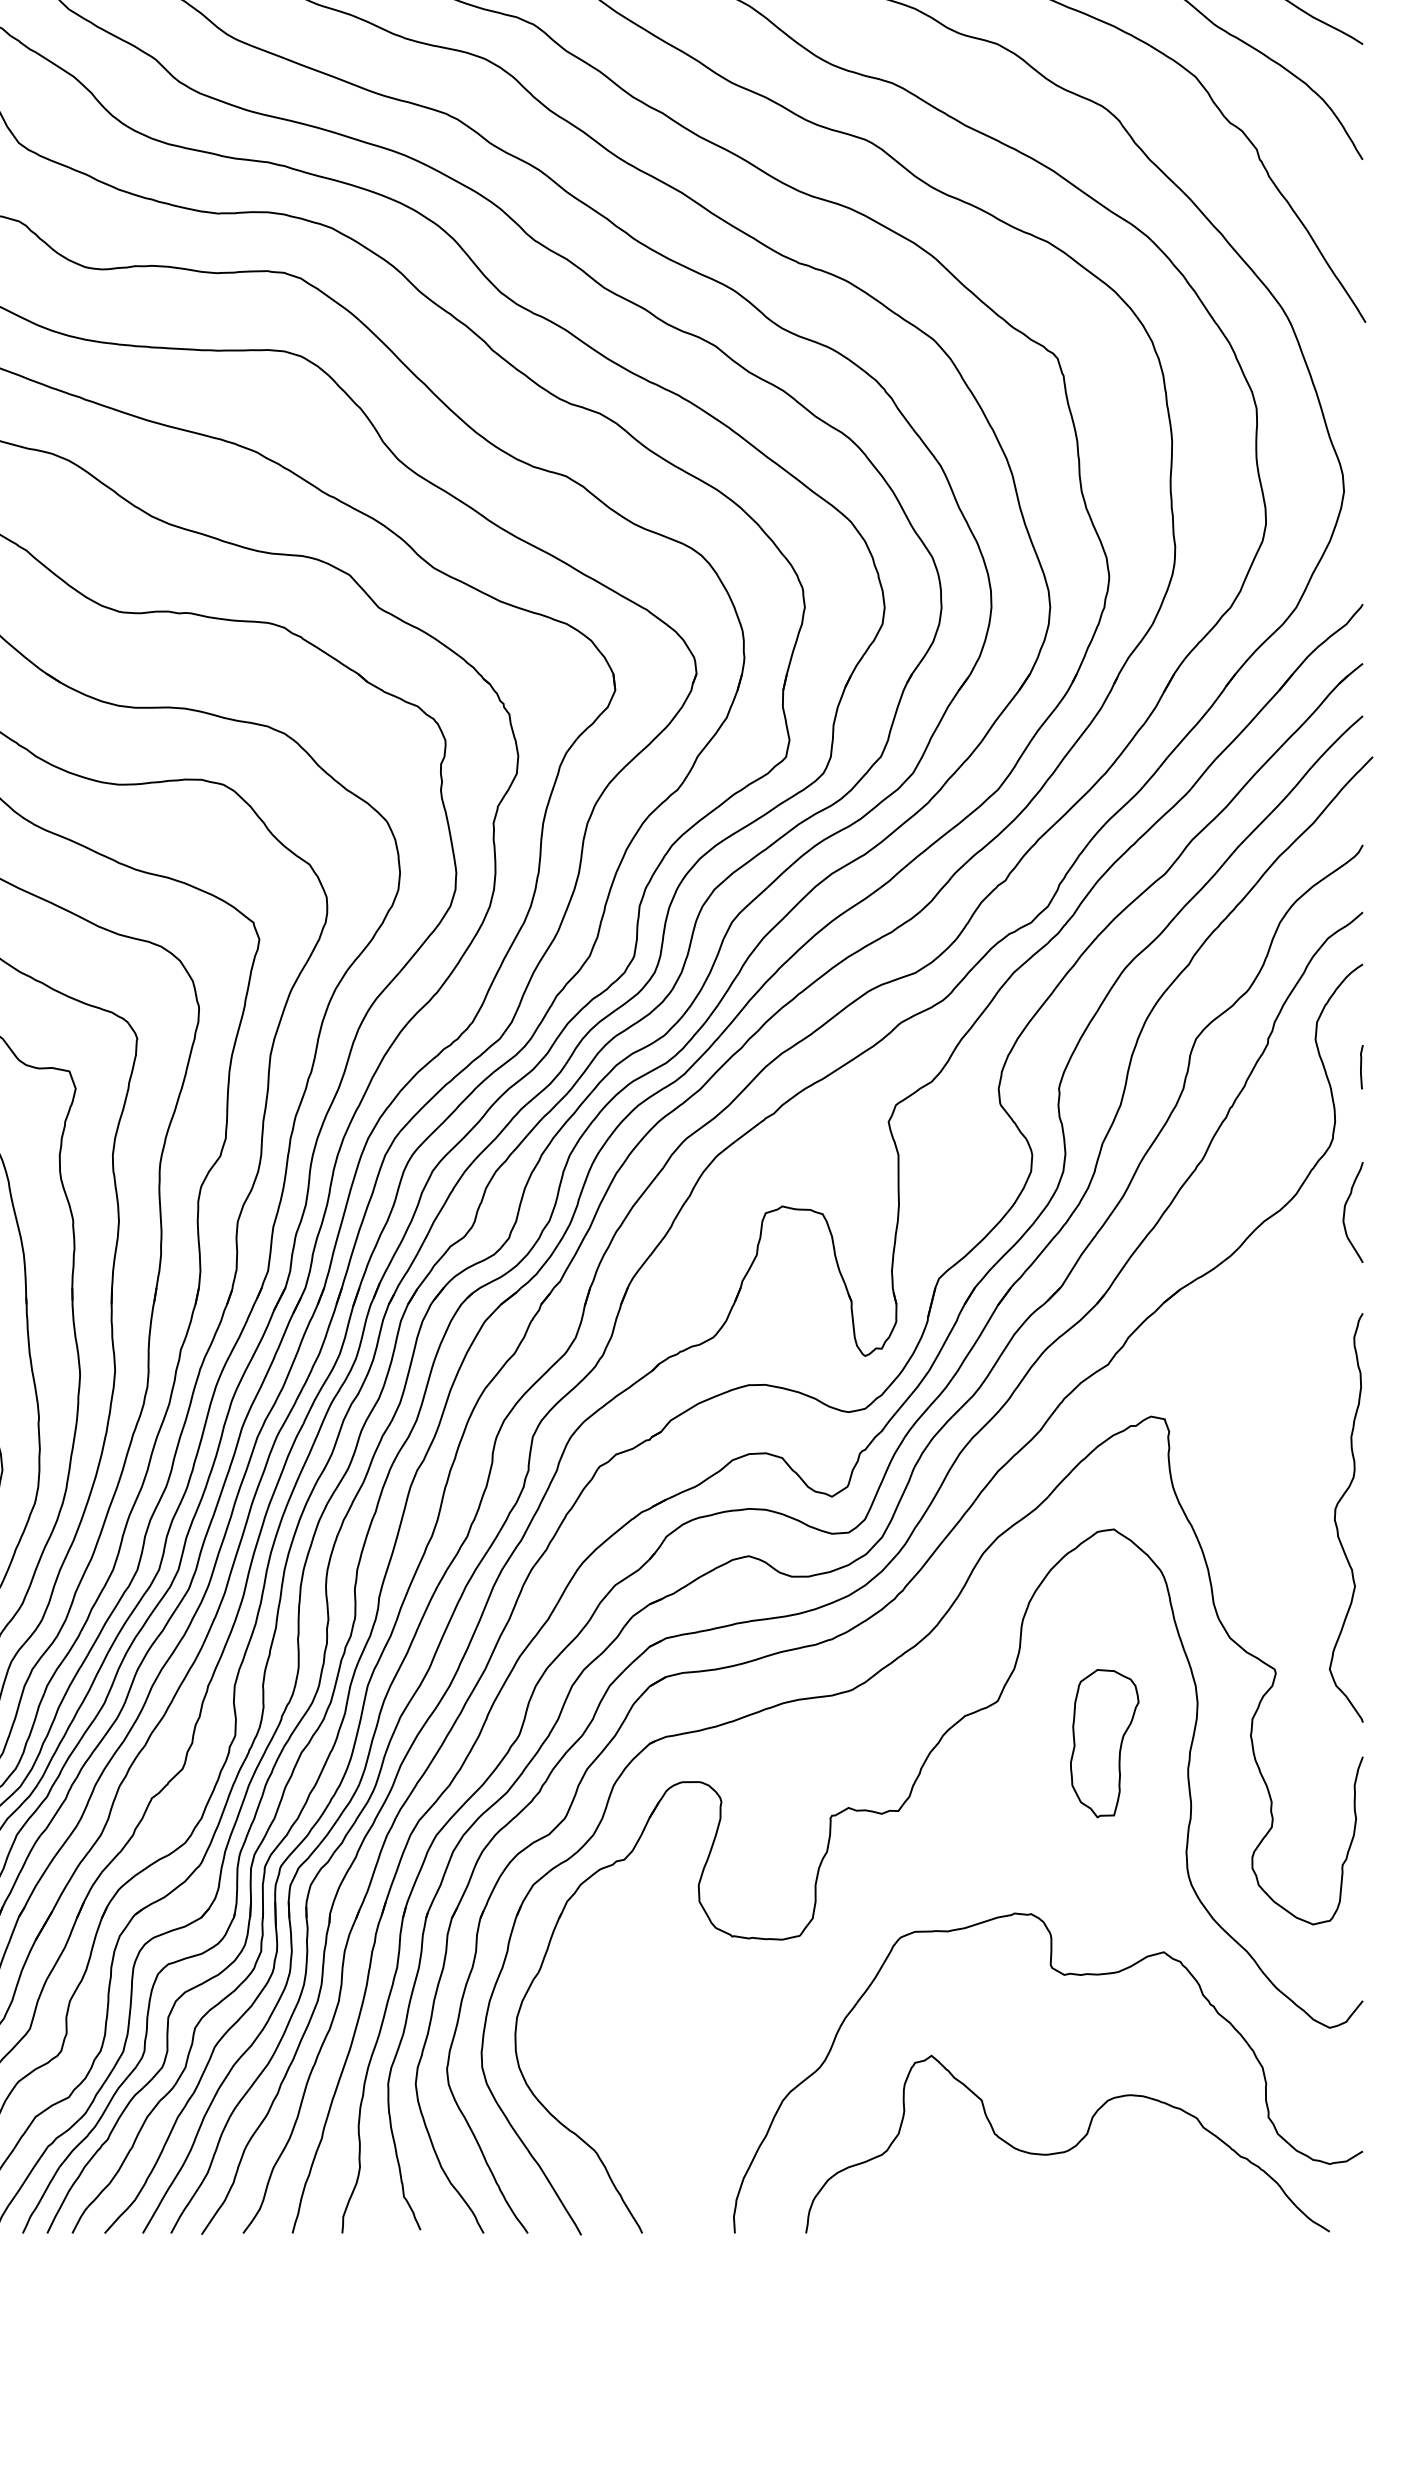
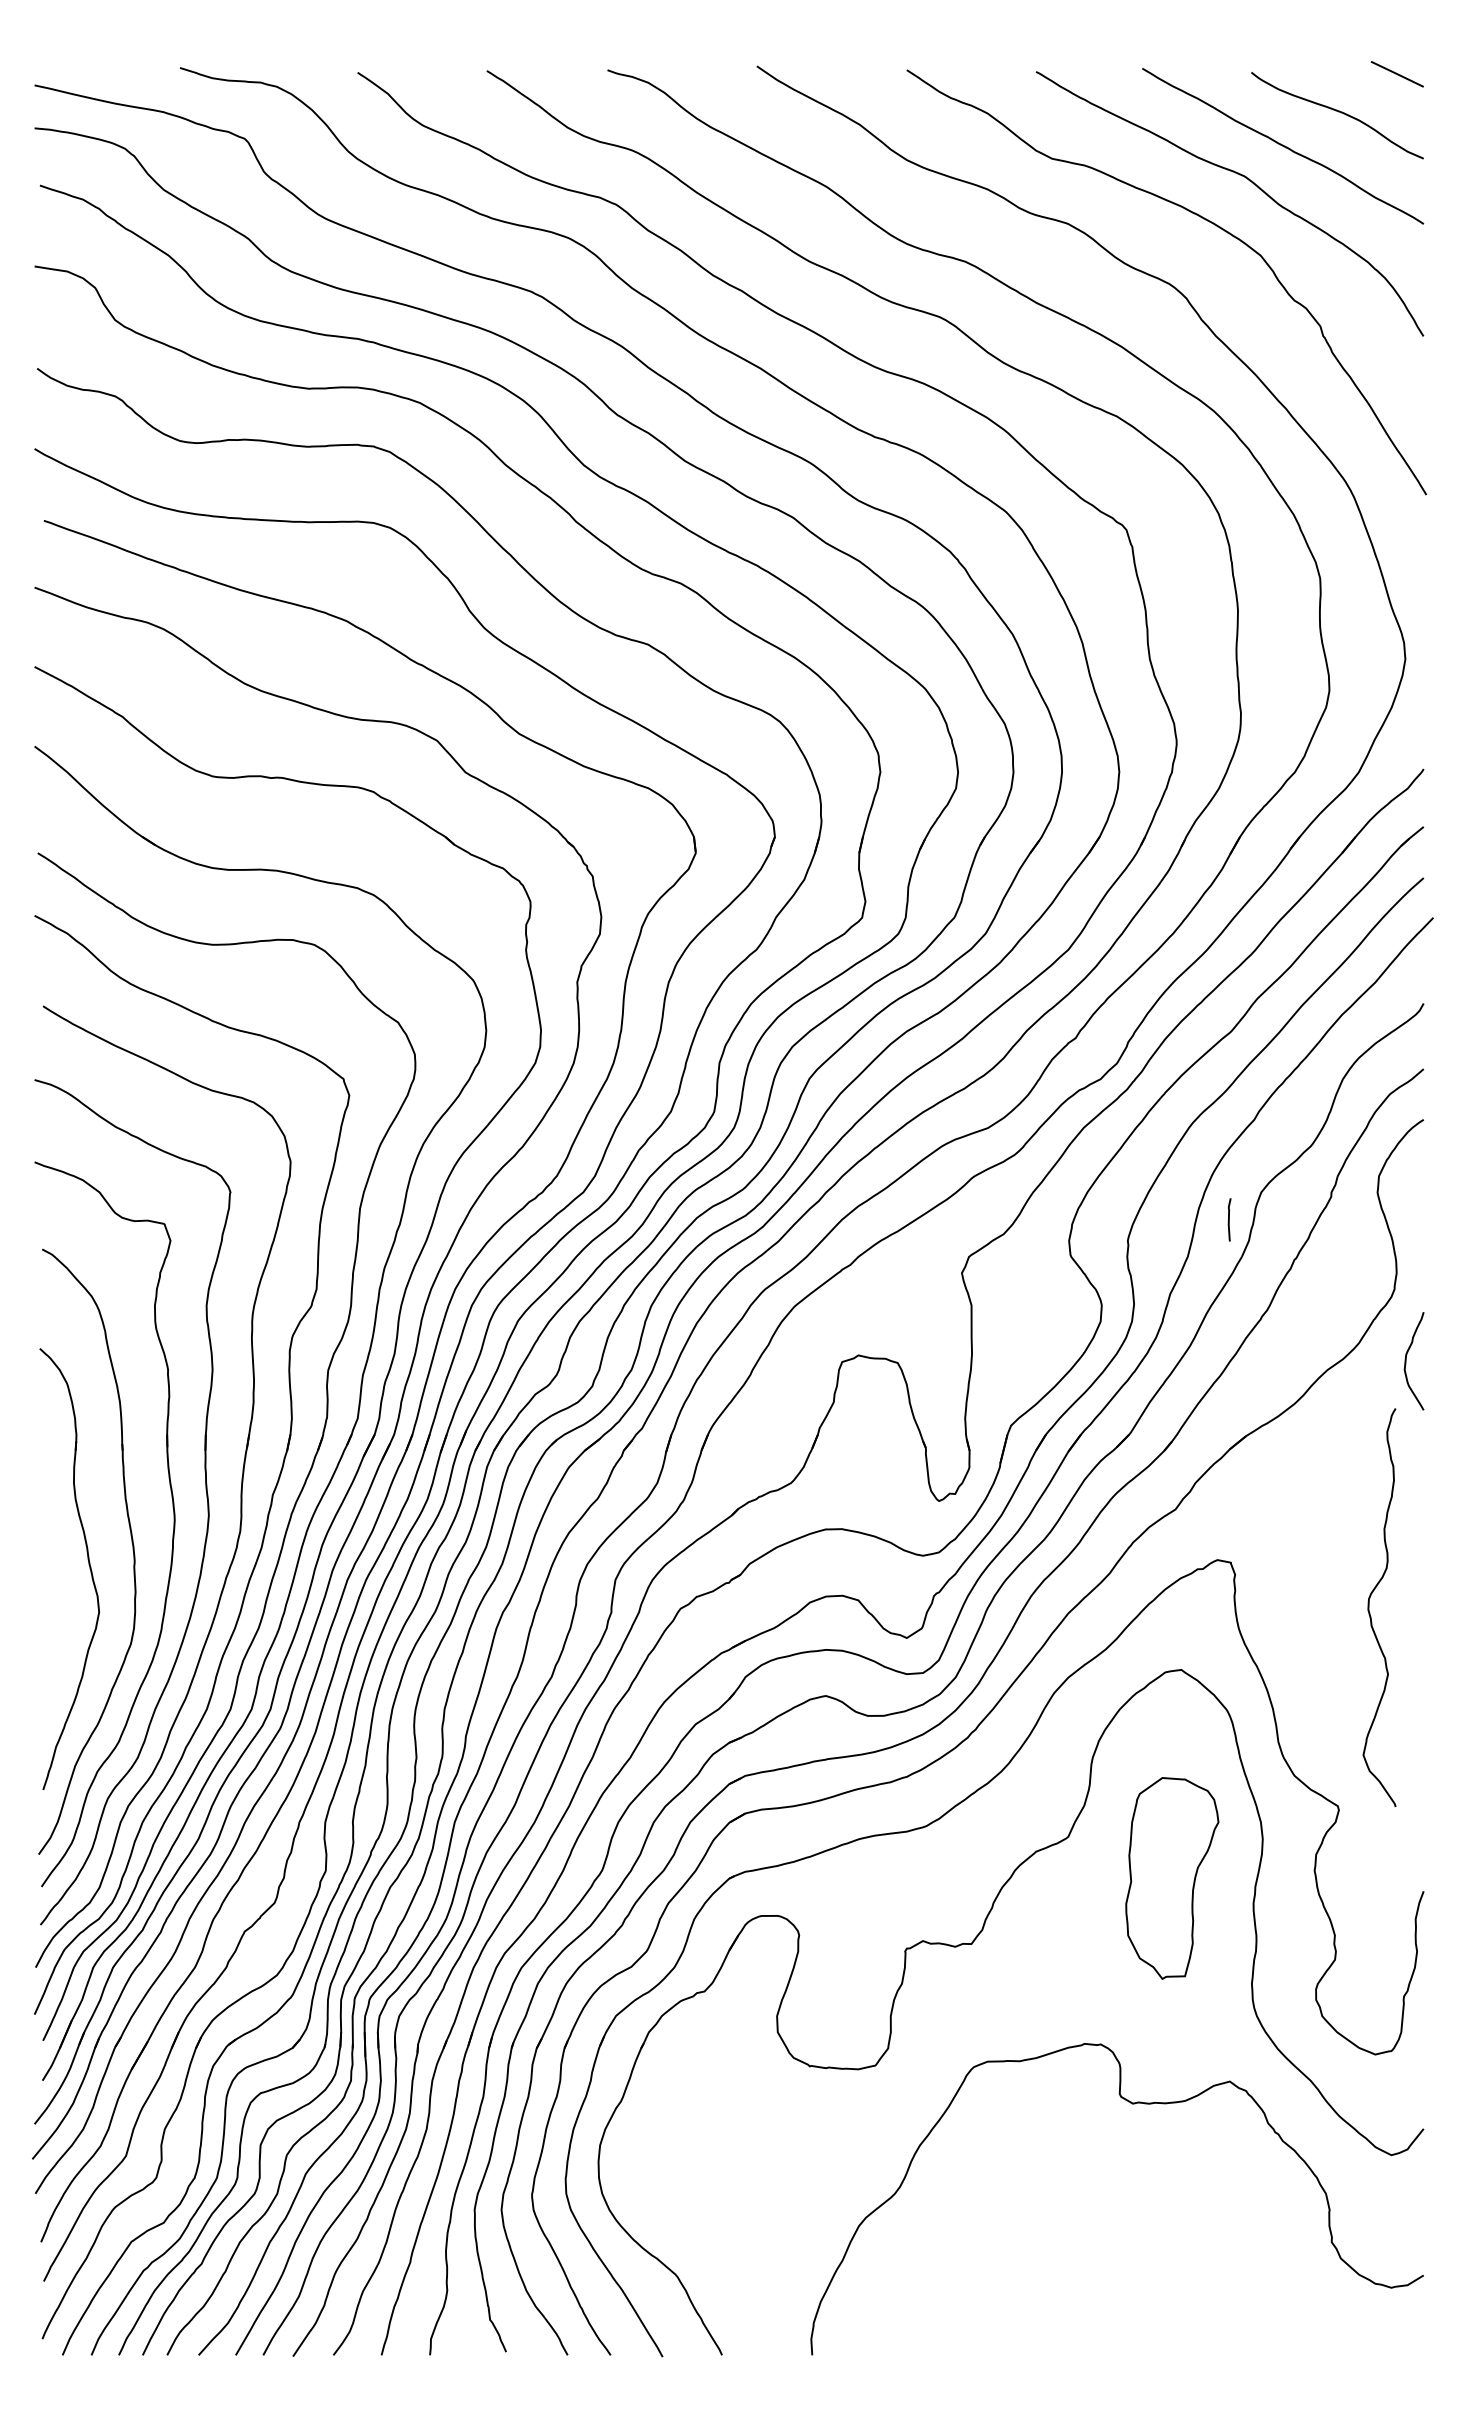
curve: (1361, 1066) -> (1229, 1219), moved
curve: (1335, 1517) -> (1369, 1607), moved
part: (1104, 1743) -> (1172, 1878), size x1.4
curve: (1069, 2148) -> (1138, 2272), removed

